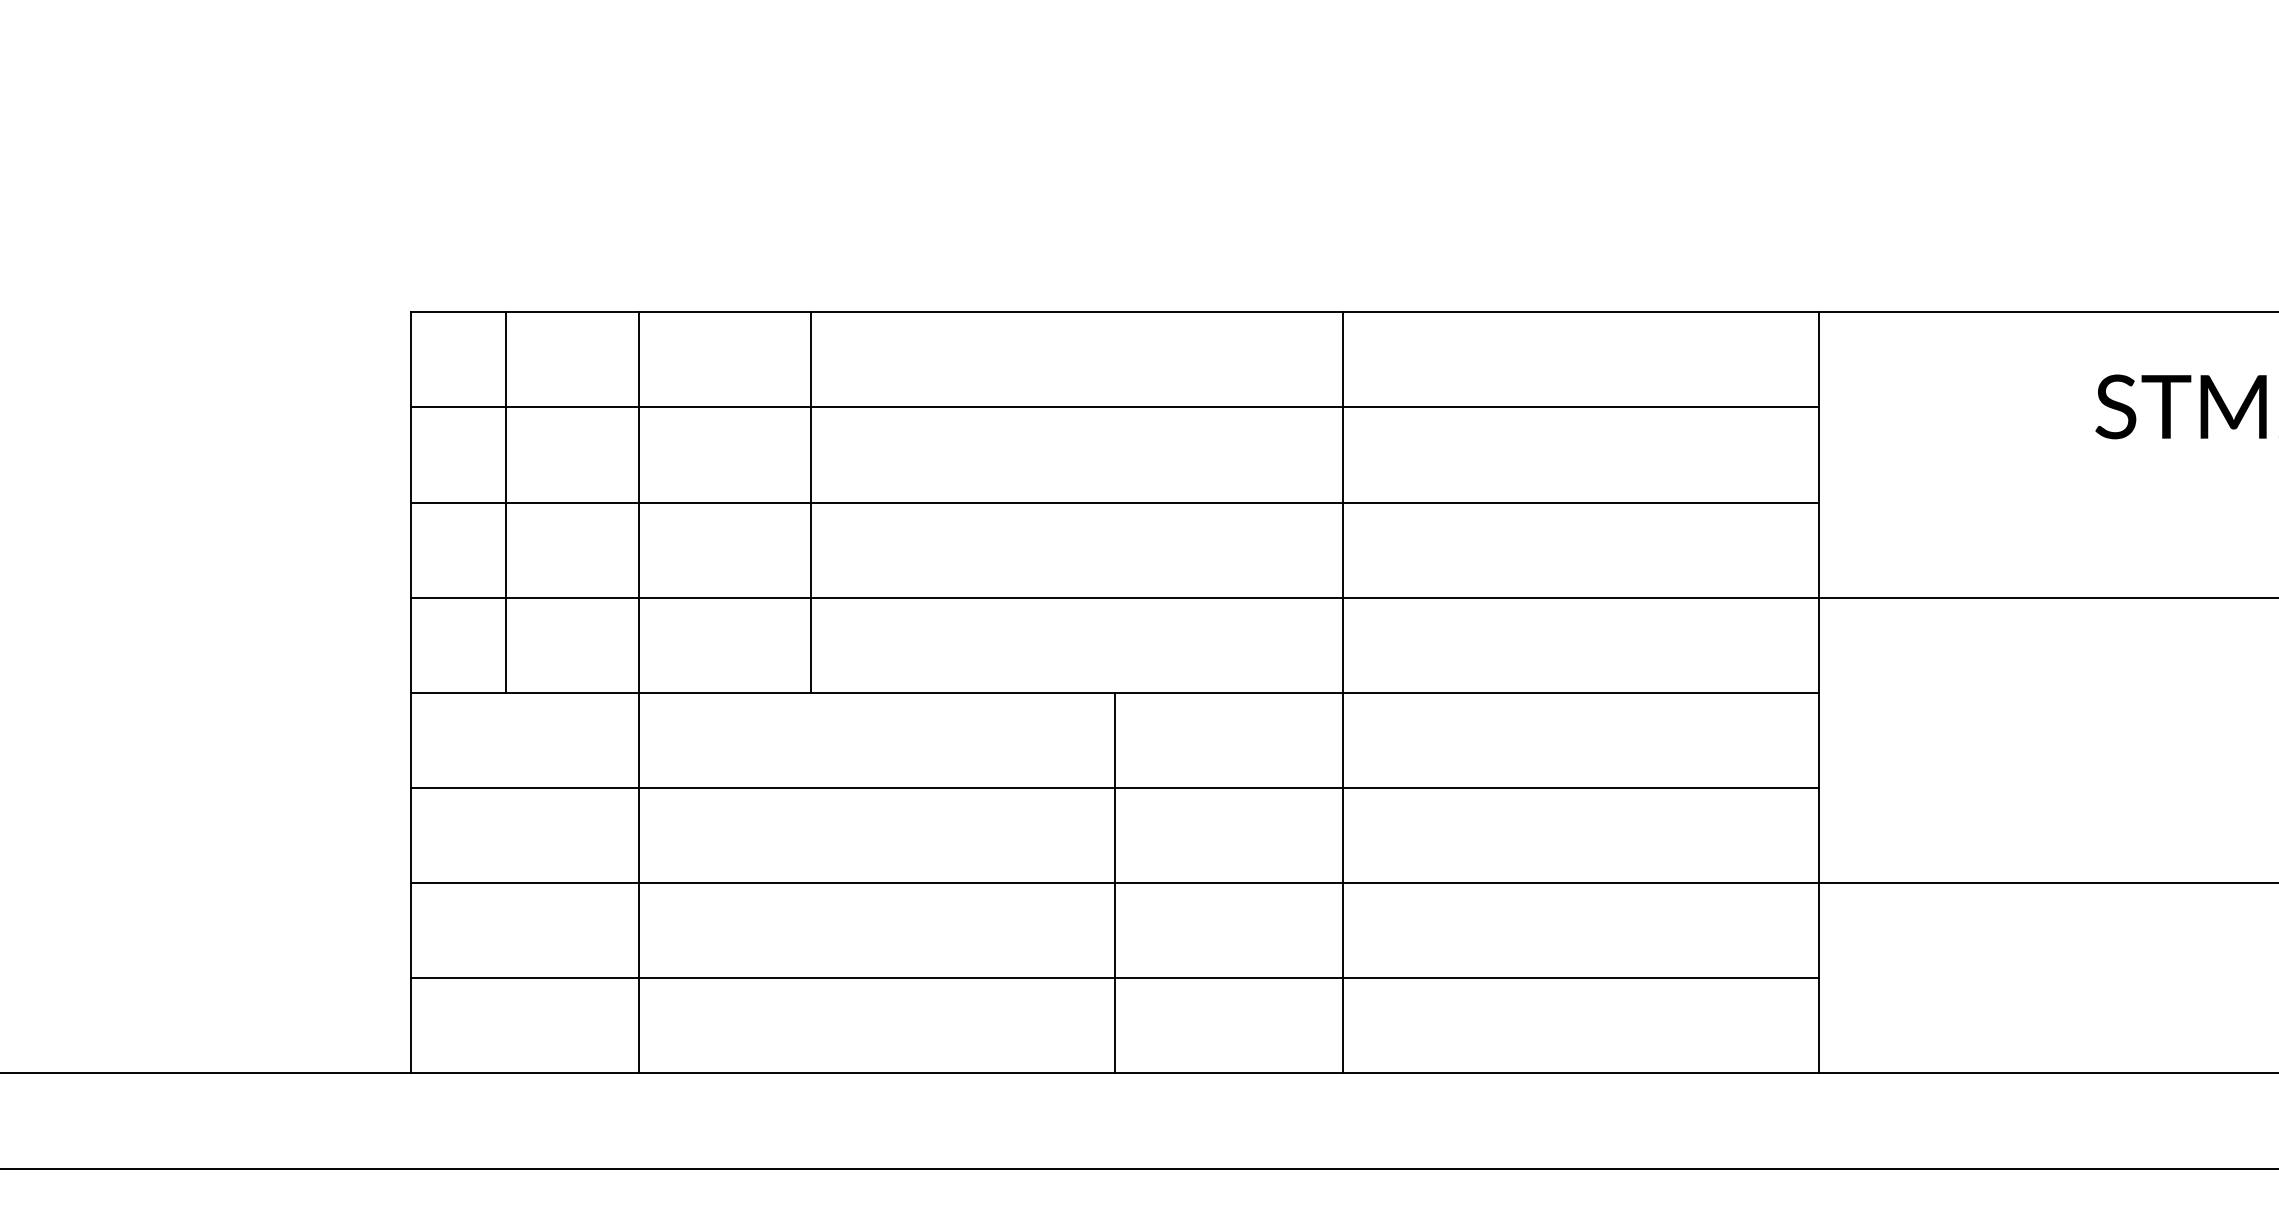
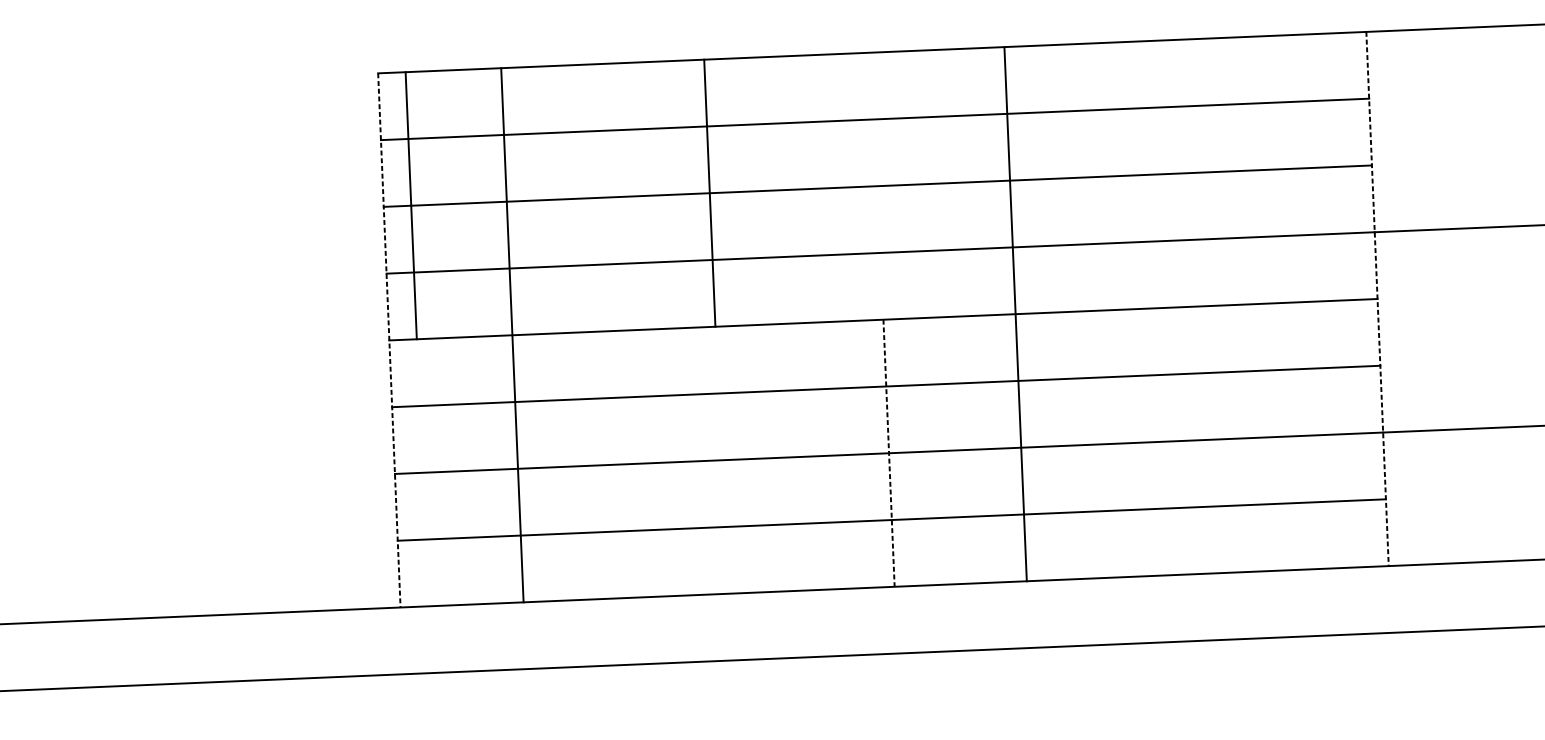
line: (506, 502) -> (411, 205), moved
line: (810, 502) -> (709, 193), moved
line: (411, 692) -> (389, 340), solid -> dashed
line: (639, 692) -> (512, 335), moved
line: (1343, 692) -> (1015, 313), moved
line: (1818, 692) -> (1377, 298), solid -> dashed
line: (1115, 883) -> (889, 453), solid -> dashed

